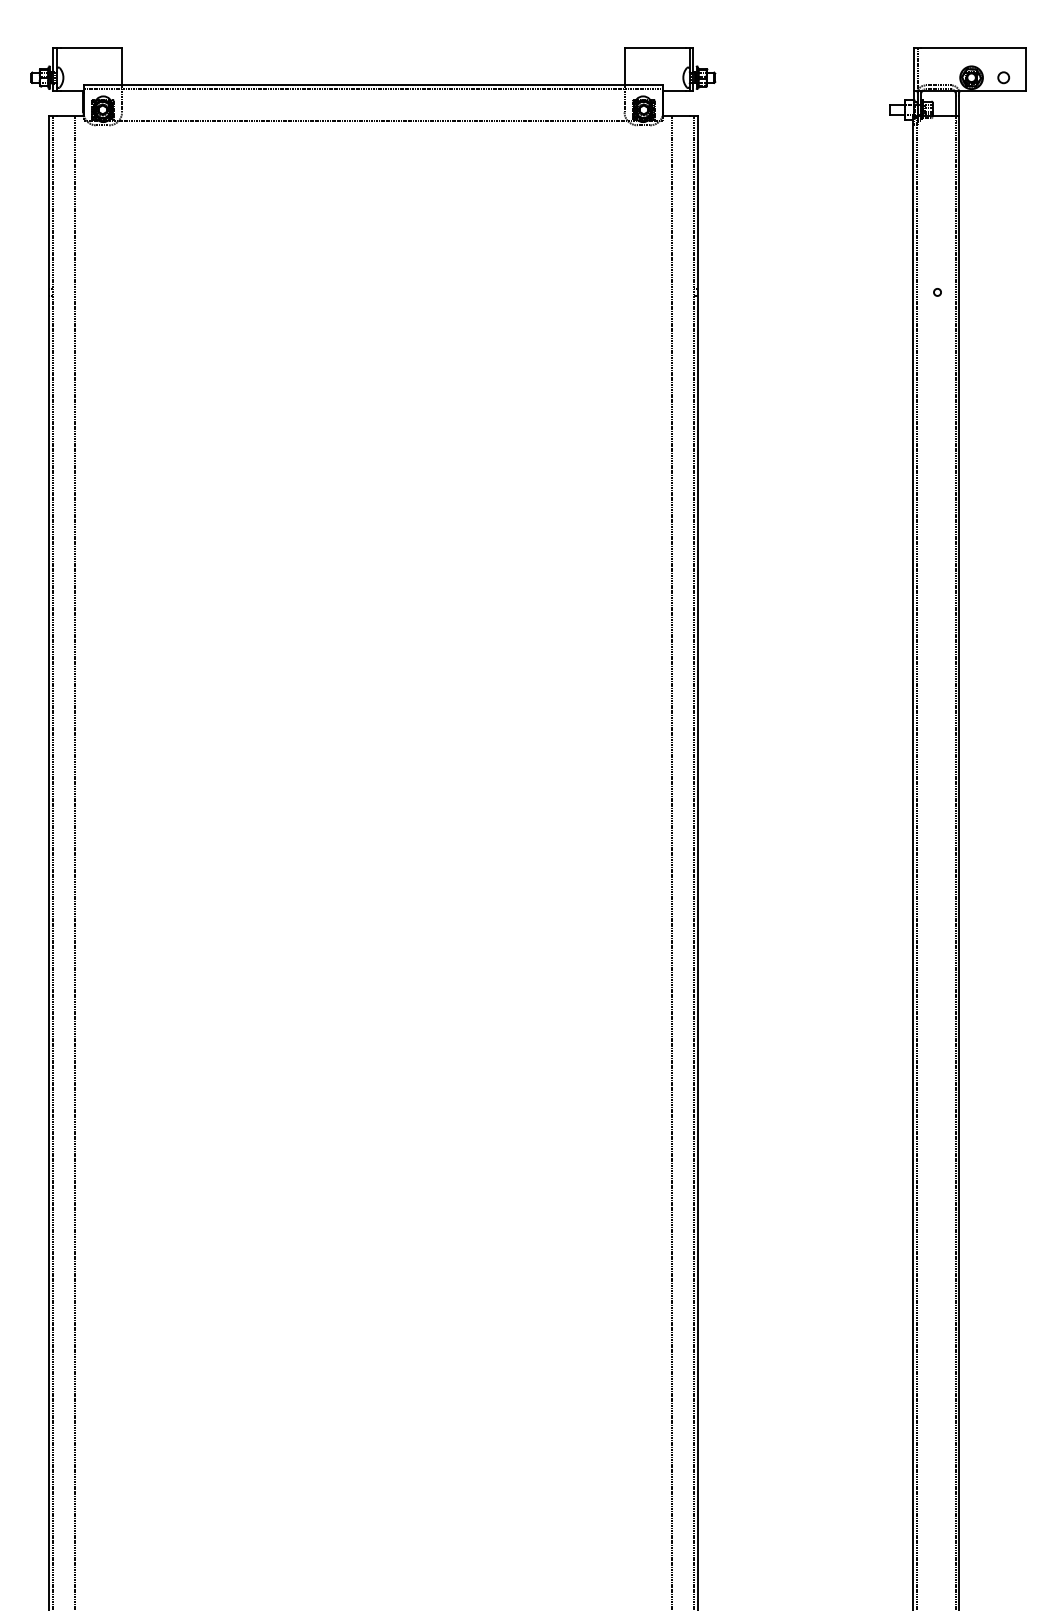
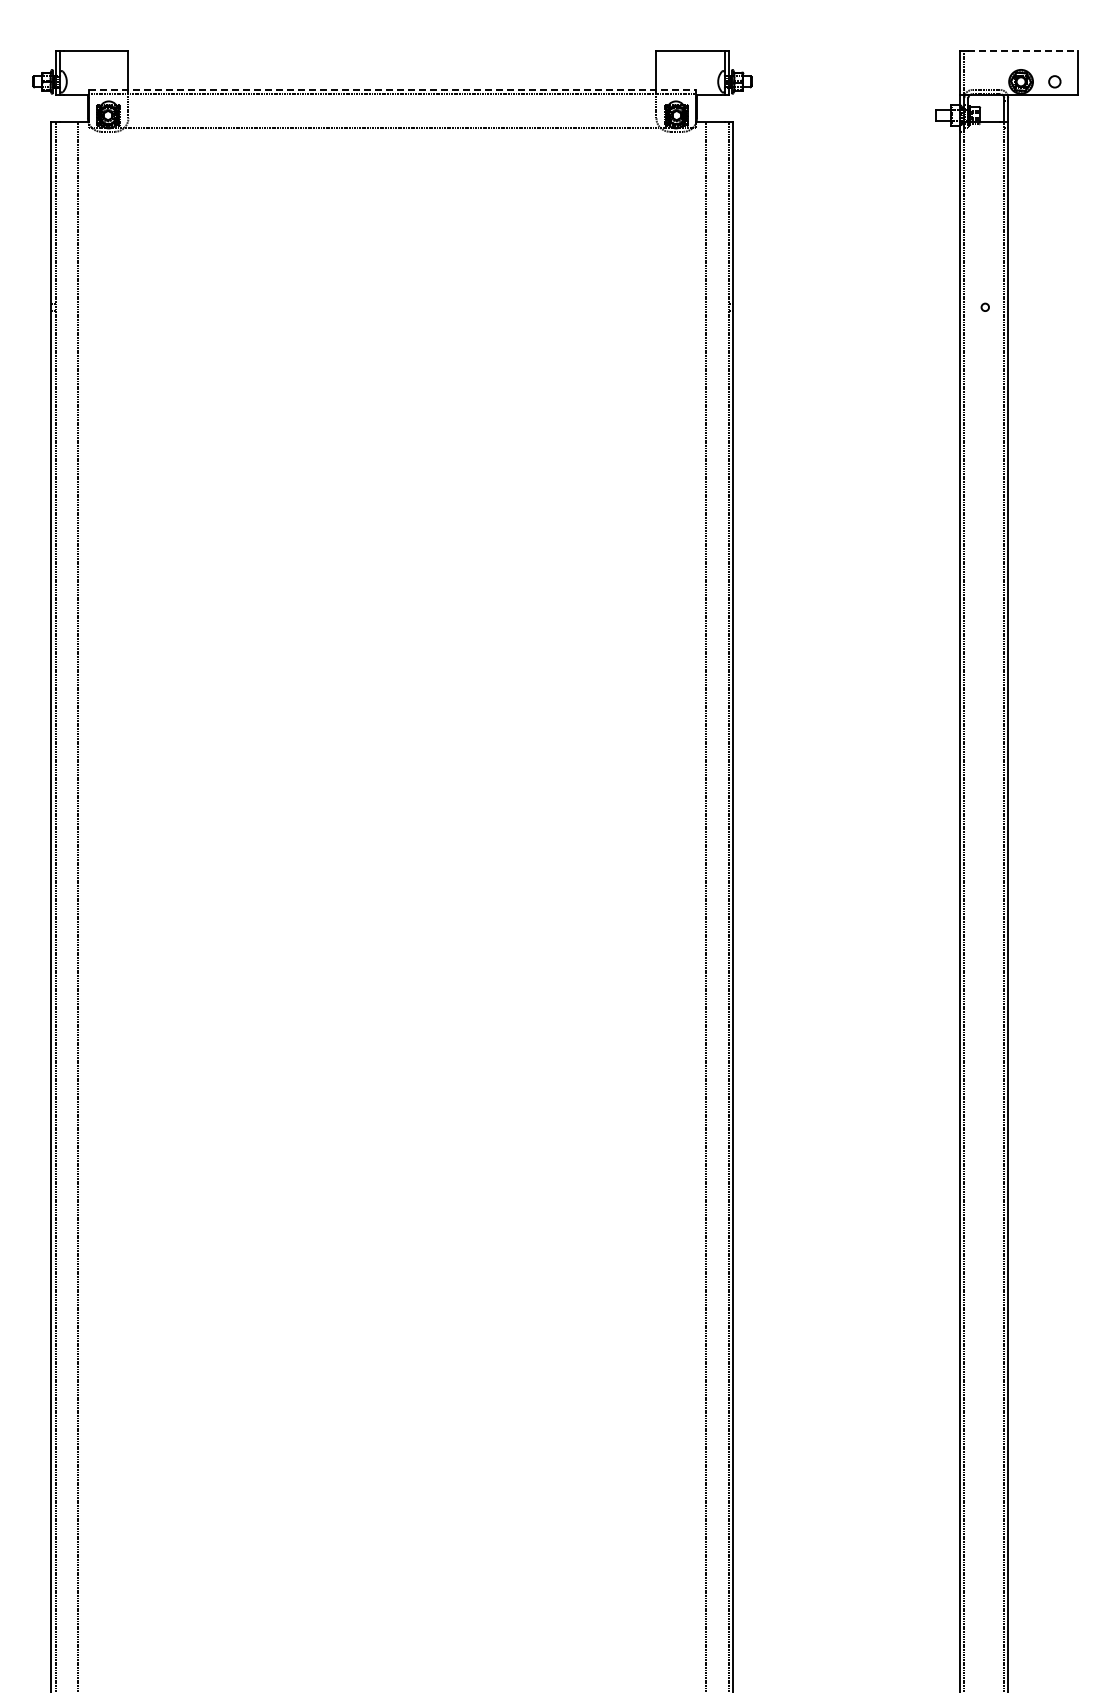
line: (973, 47) -> (1023, 50), solid -> dashed
line: (373, 85) -> (392, 89), solid -> dashed

